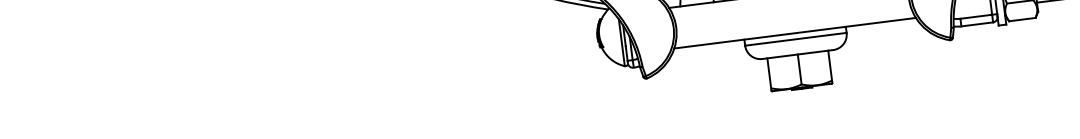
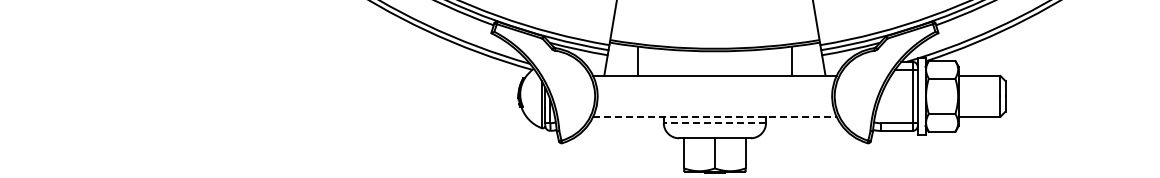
line: (794, 32) -> (714, 116), solid -> dashed
line: (795, 38) -> (714, 122), solid -> dashed

